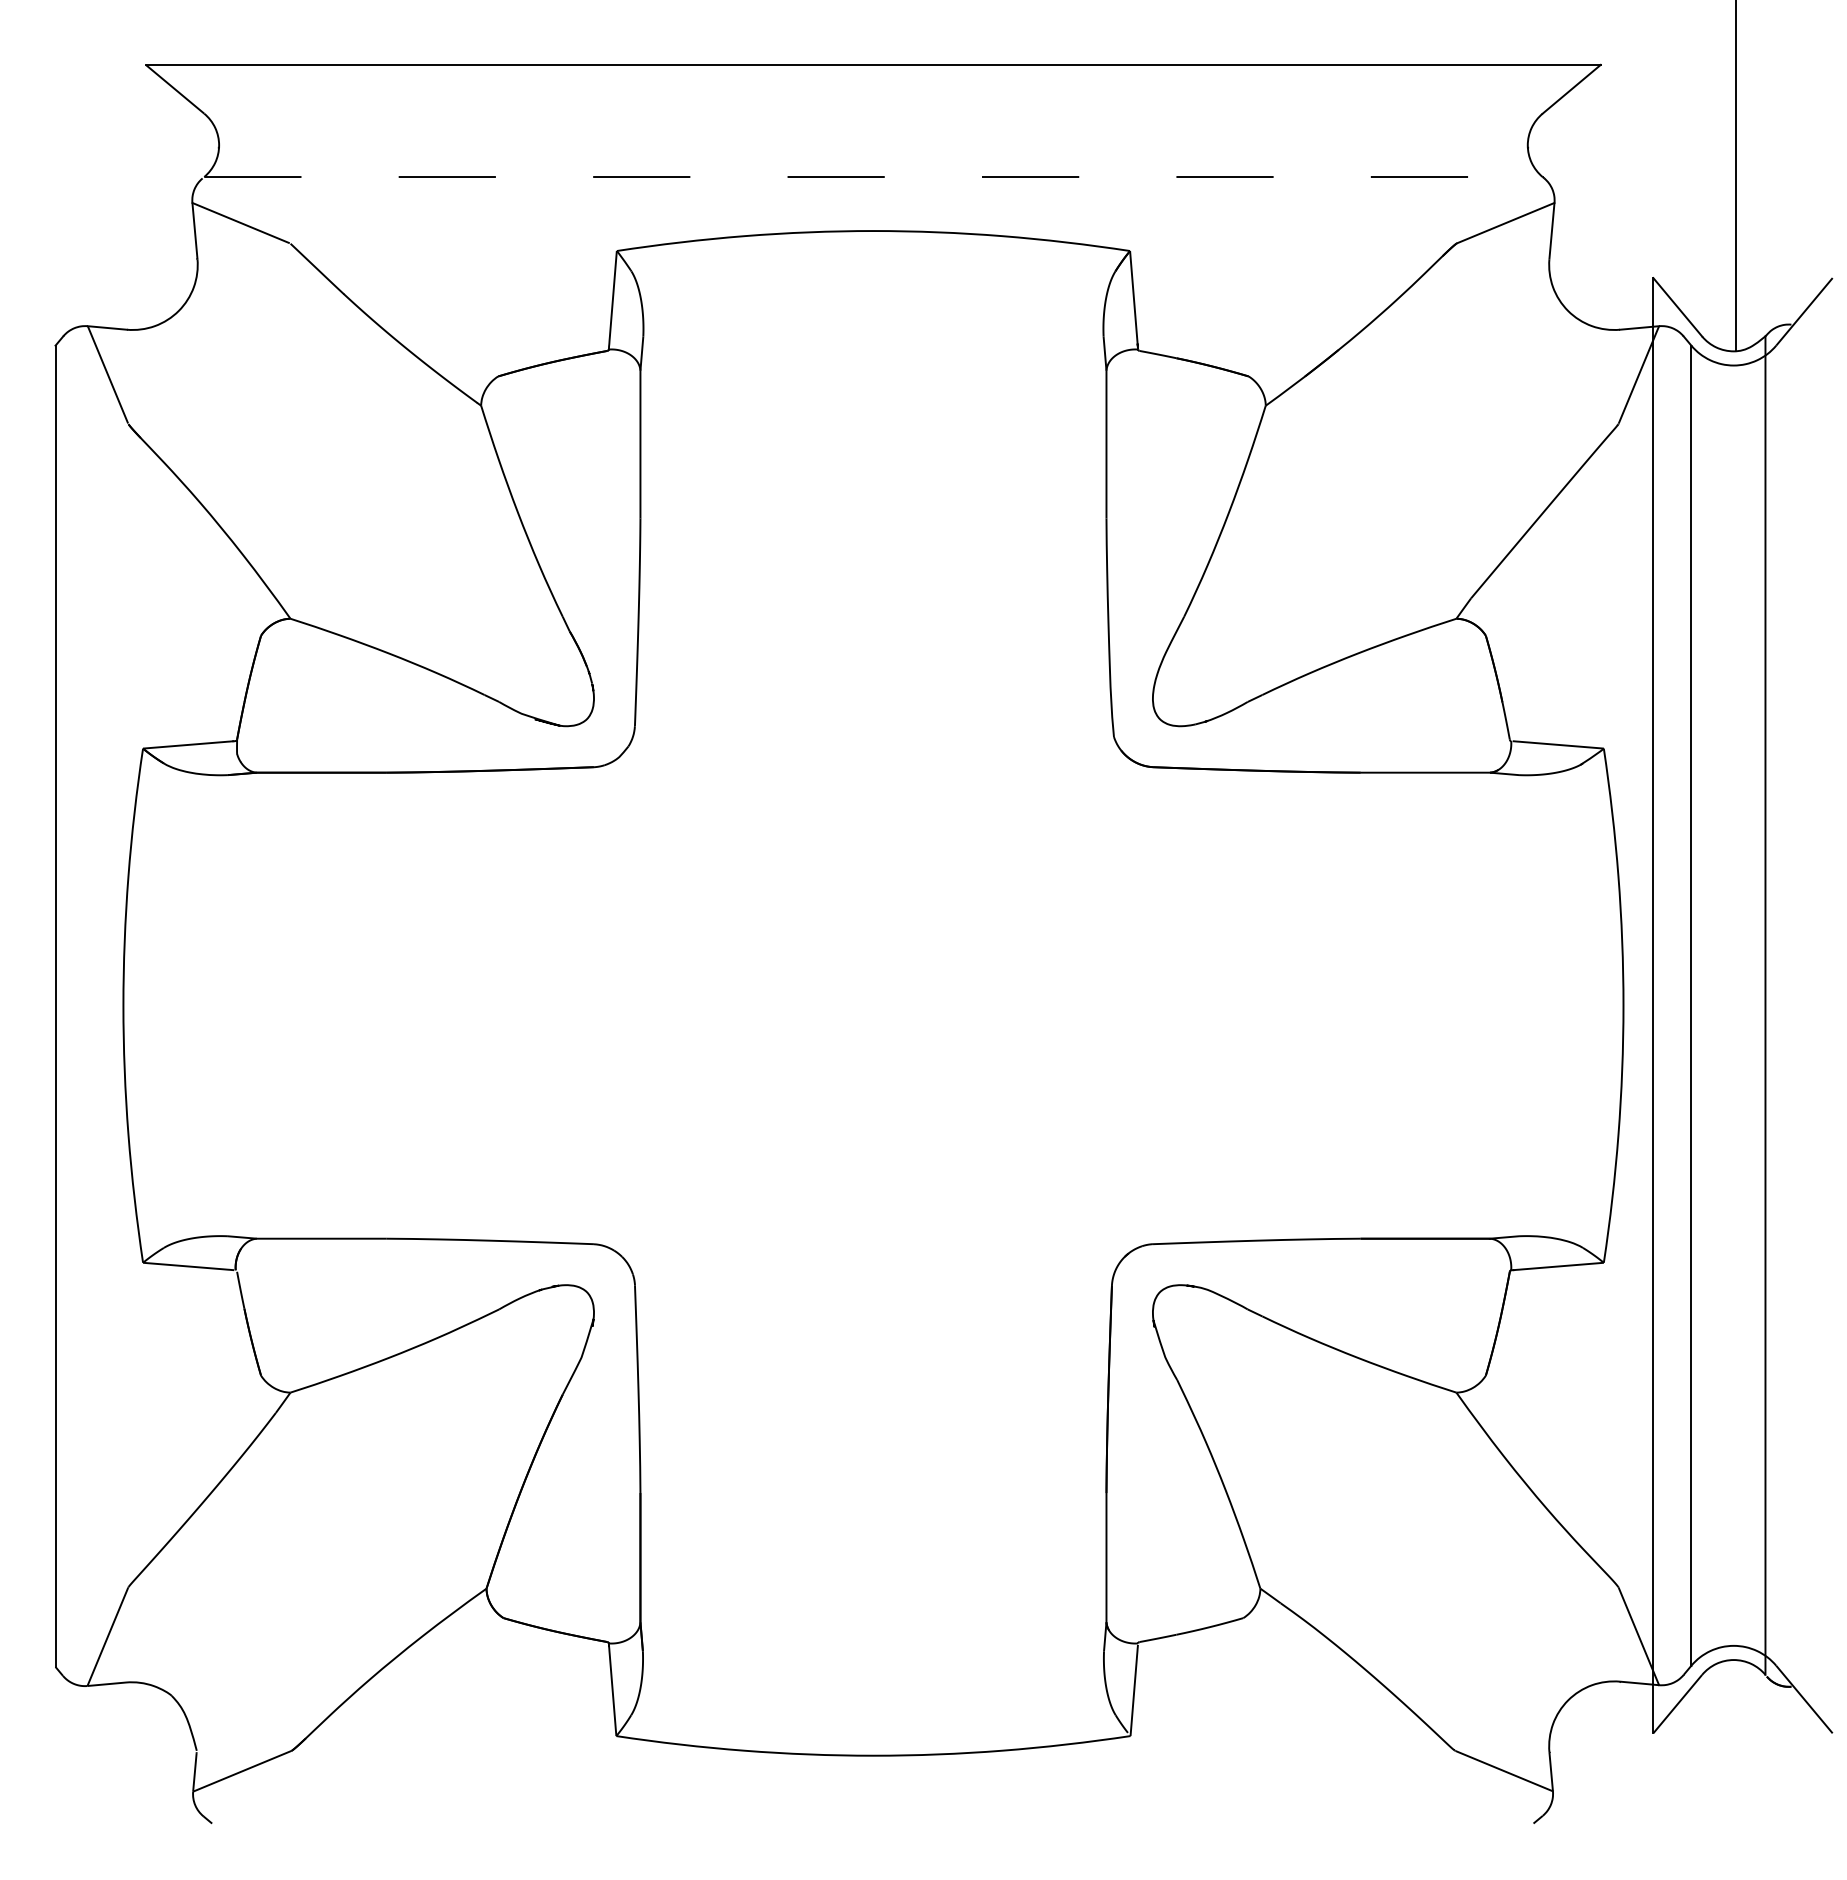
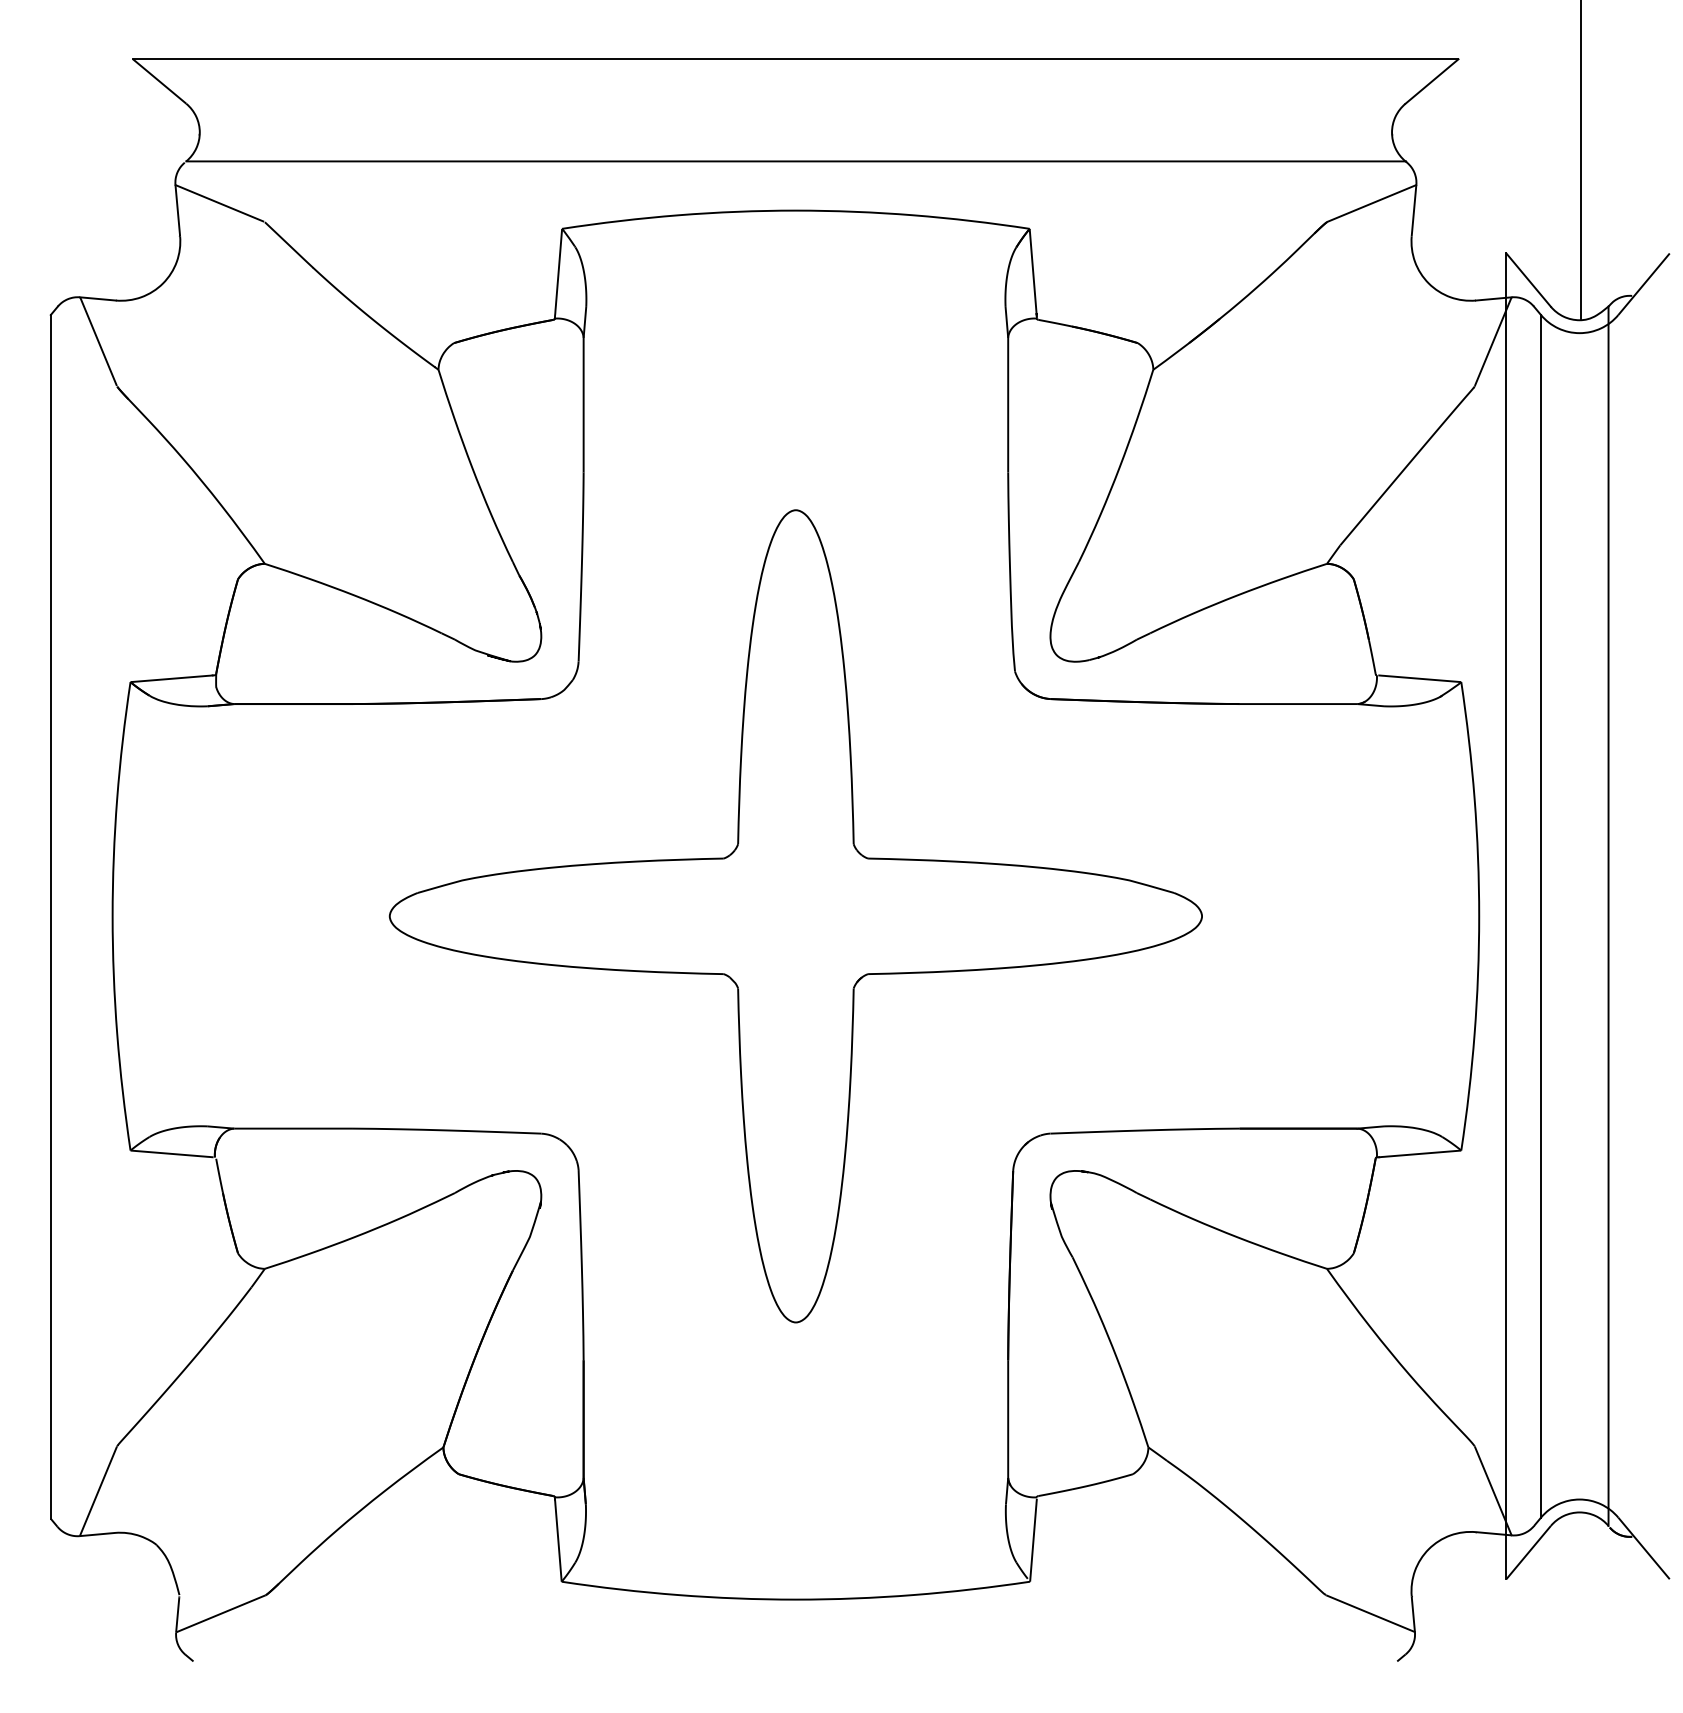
line: (873, 177) -> (795, 161), dashed -> solid
part: (873, 1005) -> (795, 916), added

